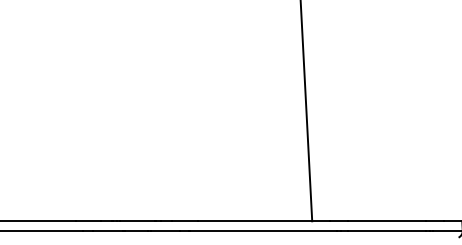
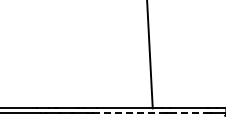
line: (262, 229) -> (128, 112), solid -> dashed
line: (387, 229) -> (189, 112), solid -> dashed

